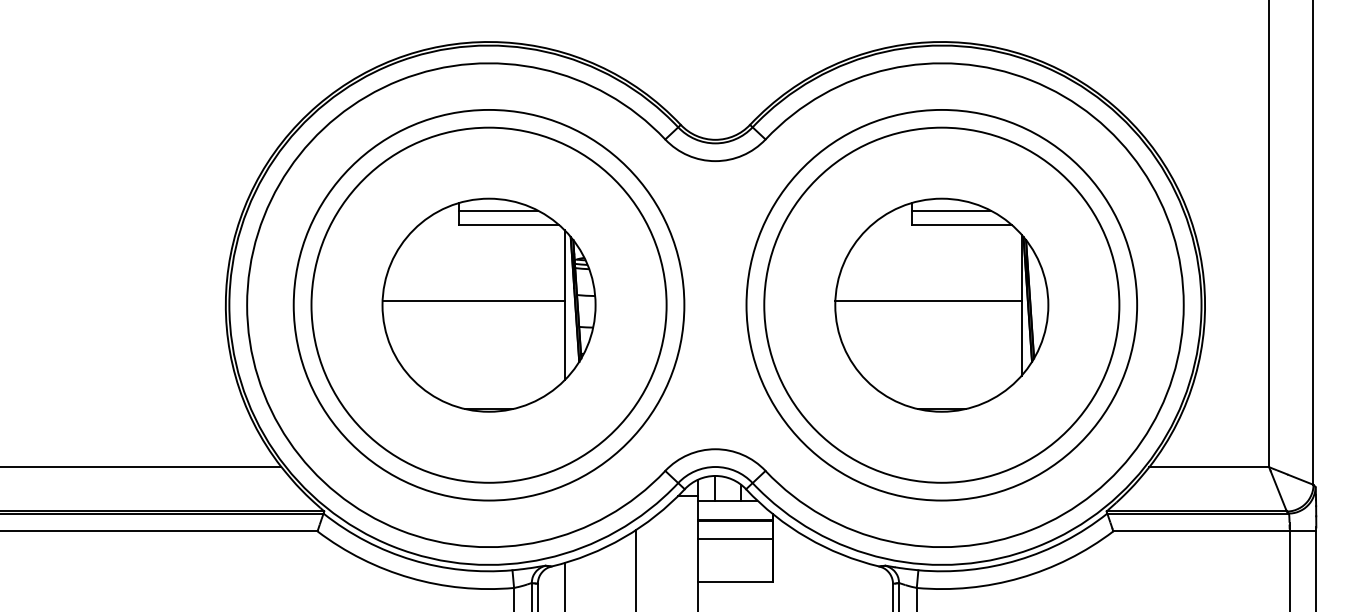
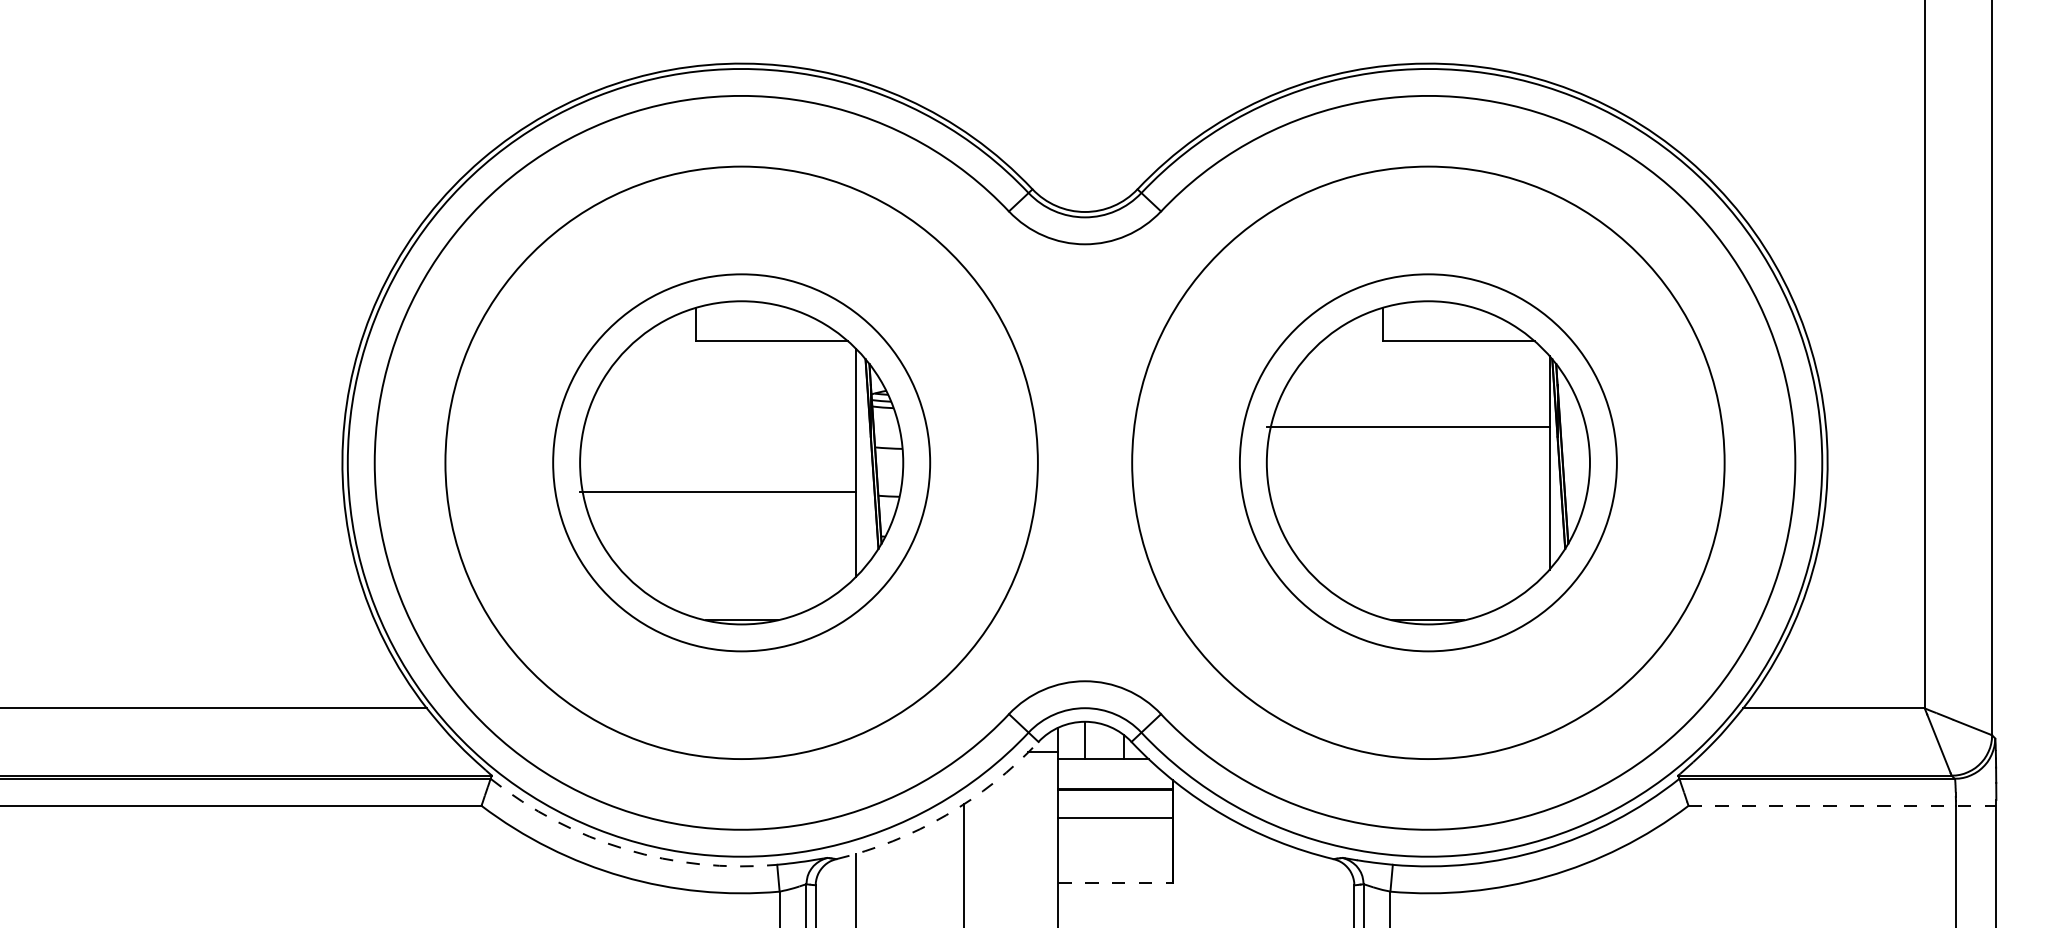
line: (498, 210) -> (755, 319), removed
line: (951, 210) -> (1443, 319), removed
line: (473, 300) -> (718, 492), moved
line: (928, 300) -> (1408, 426), moved
circle: (488, 304) -> (740, 461), size x0.7
circle: (941, 304) -> (1427, 461), size x0.7
line: (1215, 531) -> (1843, 806), solid -> dashed
arc: (623, 537) -> (945, 815), solid -> dashed
arc: (412, 560) -> (625, 850), solid -> dashed
line: (735, 582) -> (1115, 883), solid -> dashed

